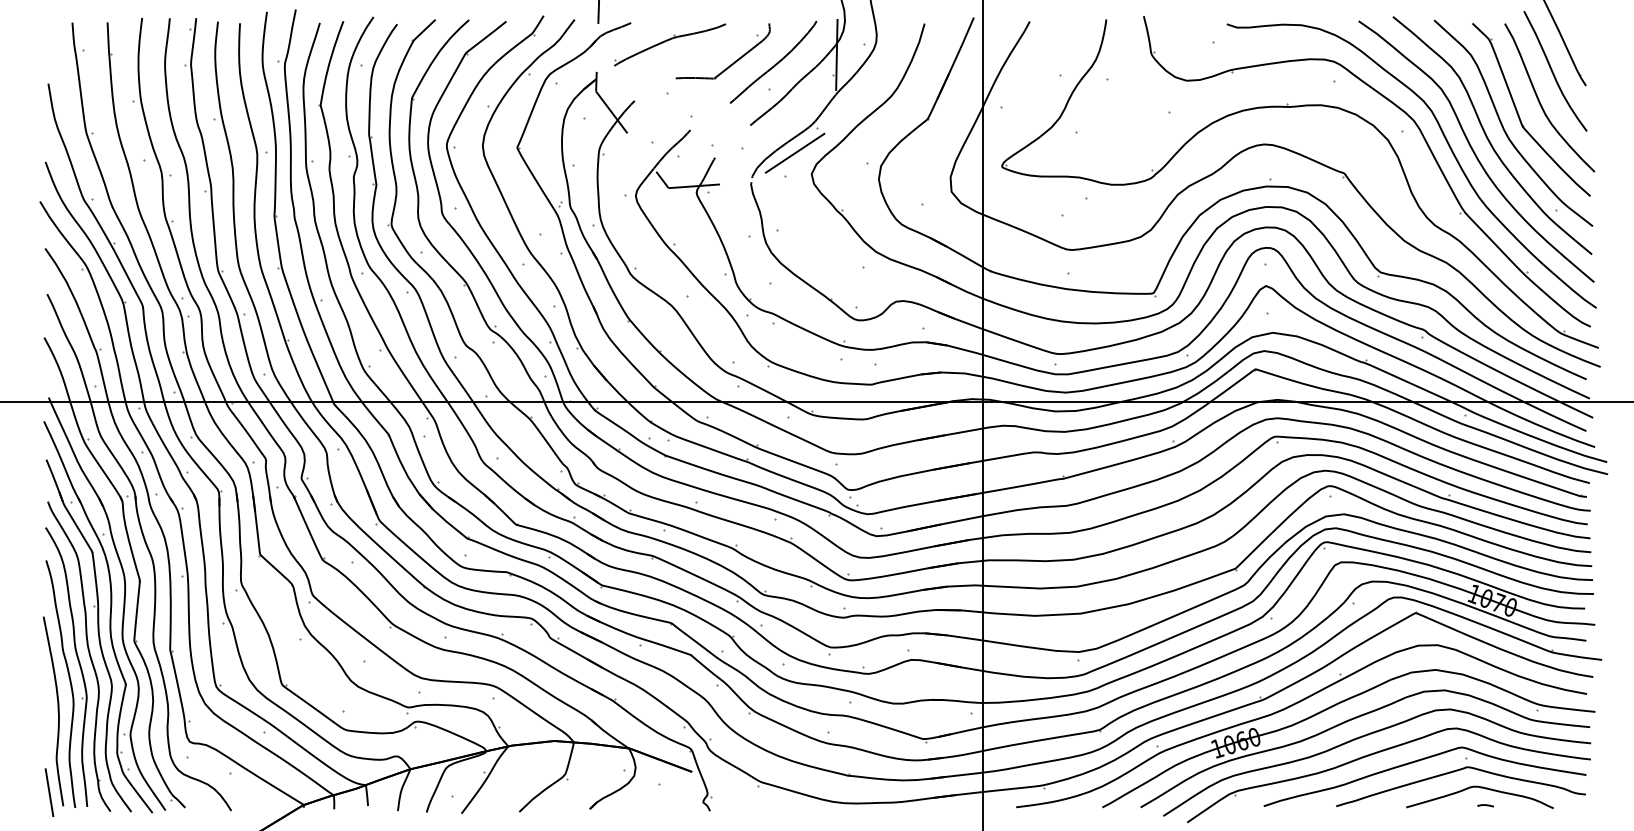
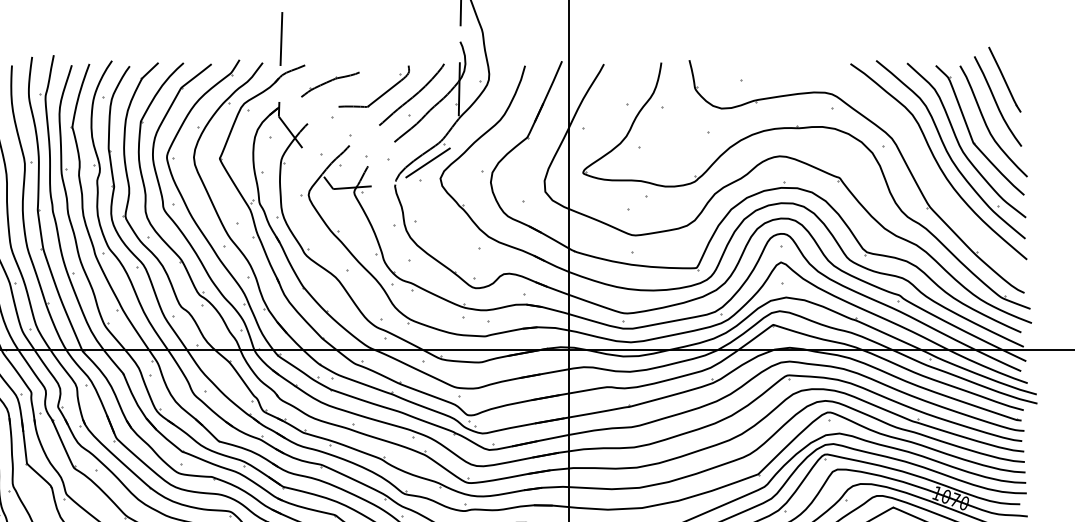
part: (670, 44) -> (334, 81), size x0.6
curve: (1448, 146) -> (917, 157), removed

